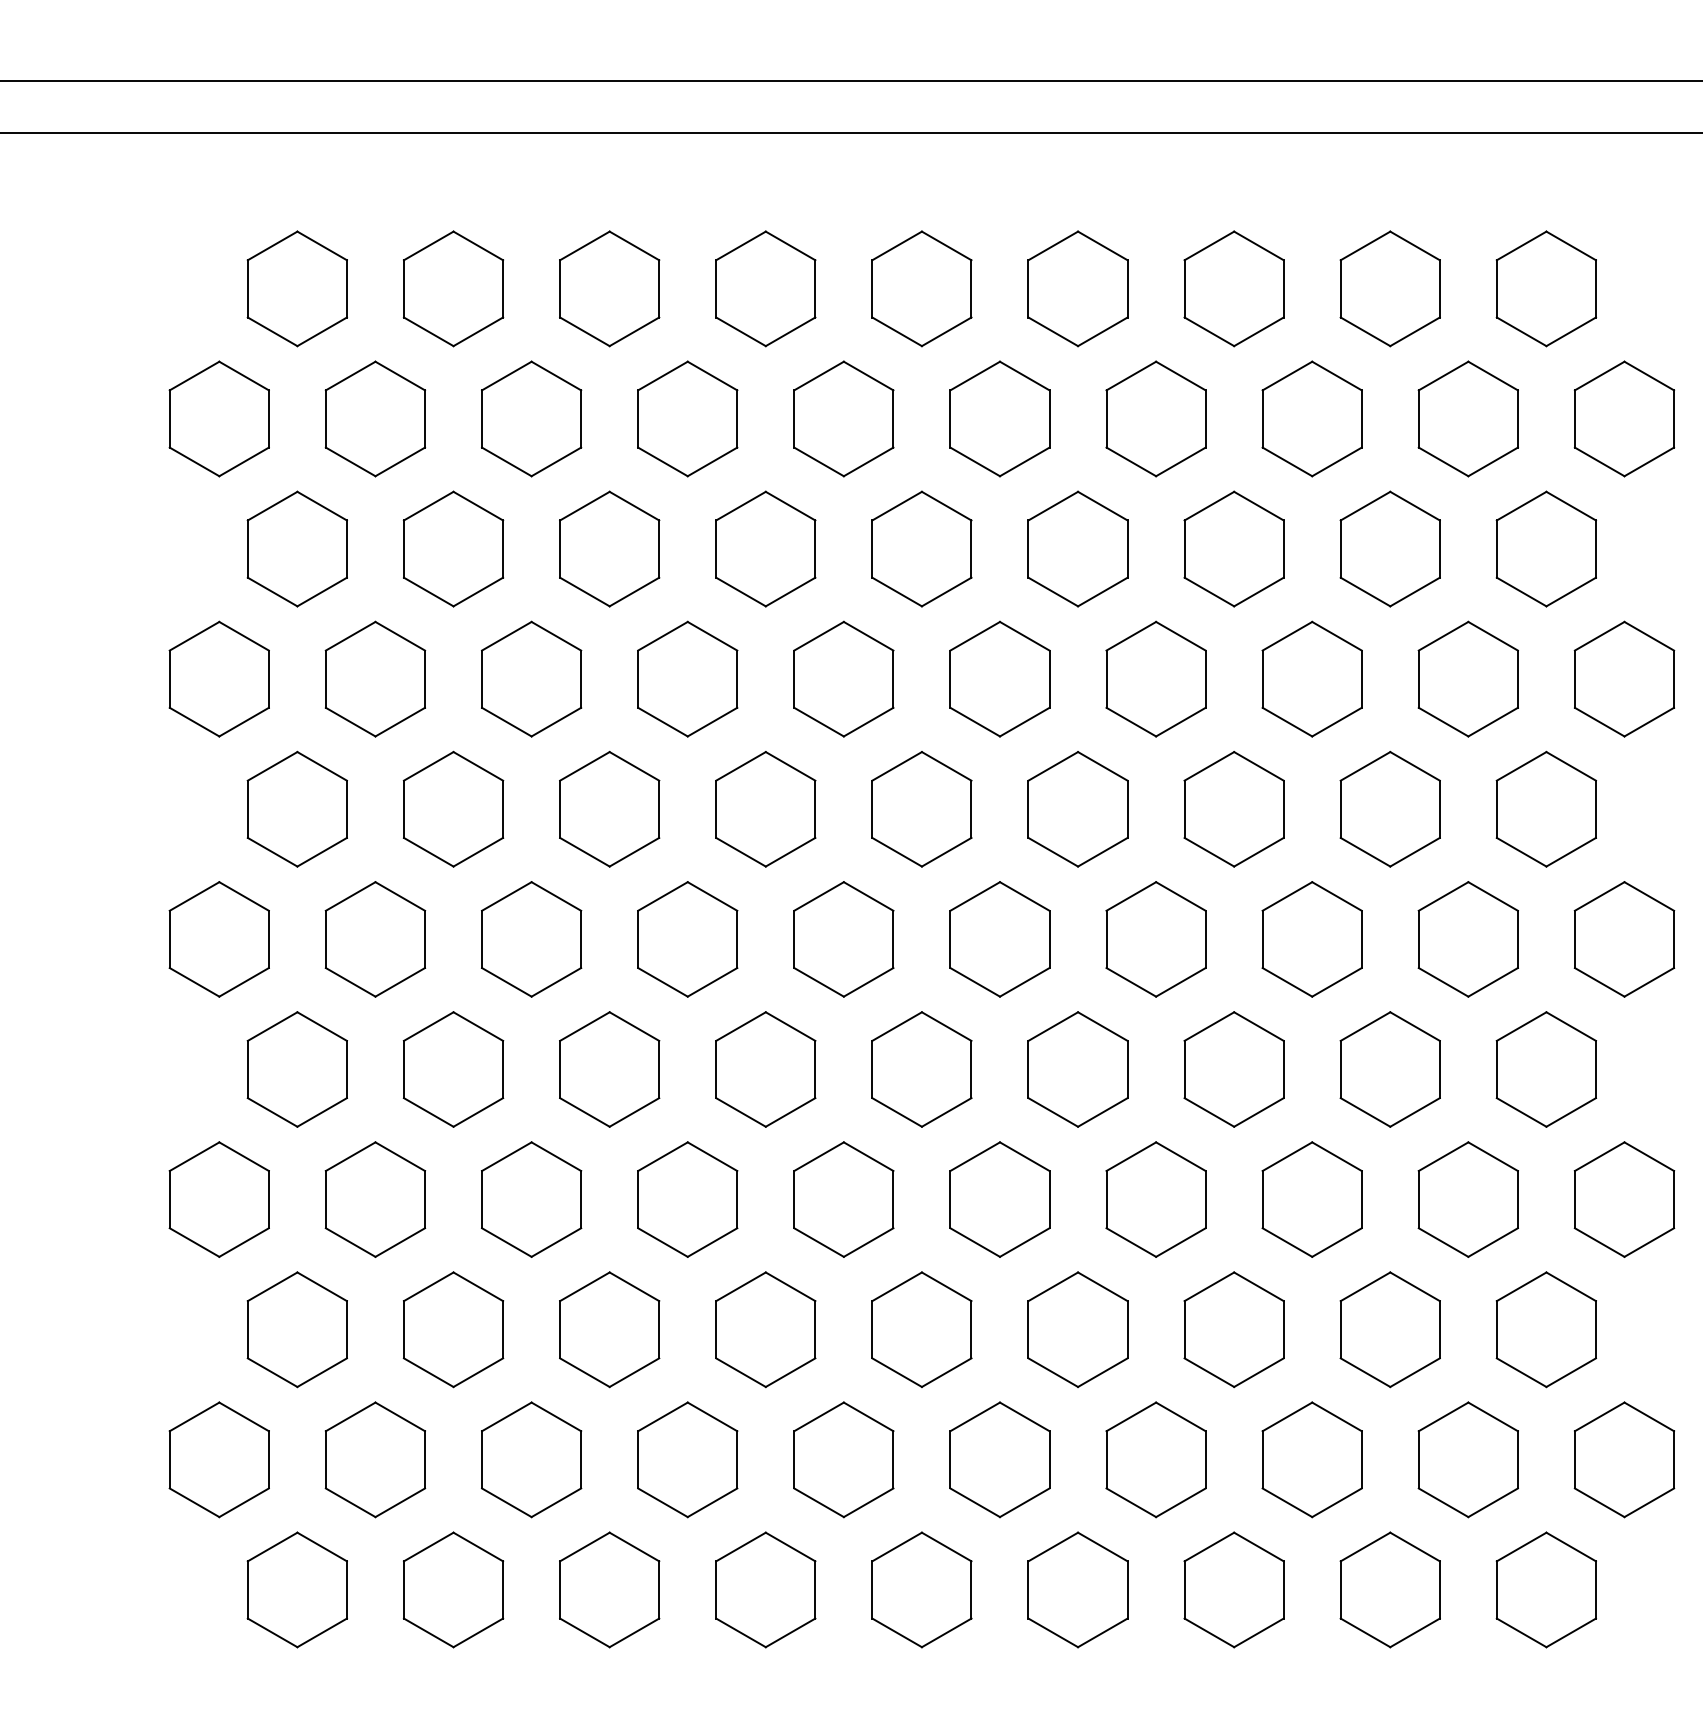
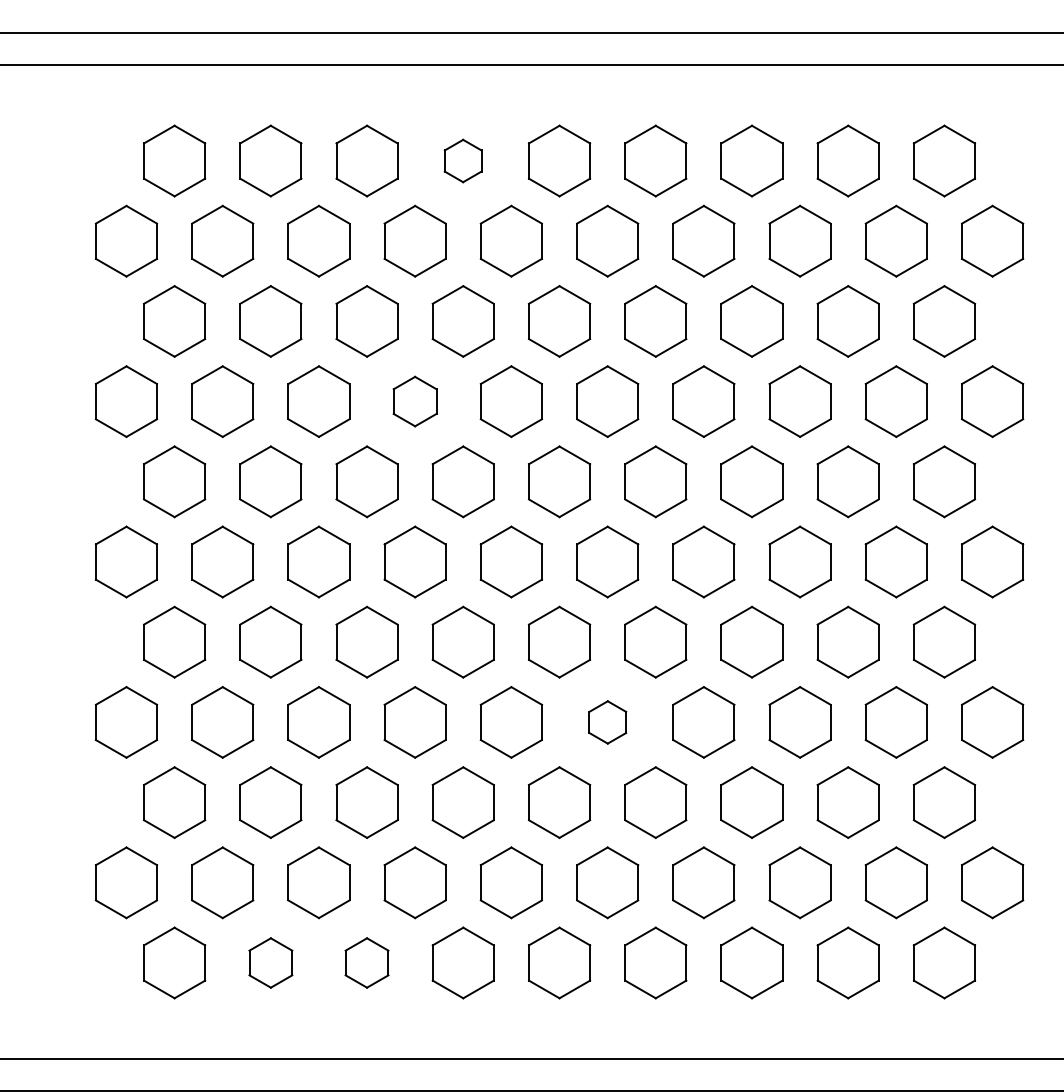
part: (764, 287) -> (462, 160), size x0.6
part: (686, 678) -> (414, 401), size x0.7
part: (999, 1199) -> (607, 722), size x0.6
part: (452, 1589) -> (270, 962), size x0.7
part: (608, 1589) -> (366, 962), size x0.7

